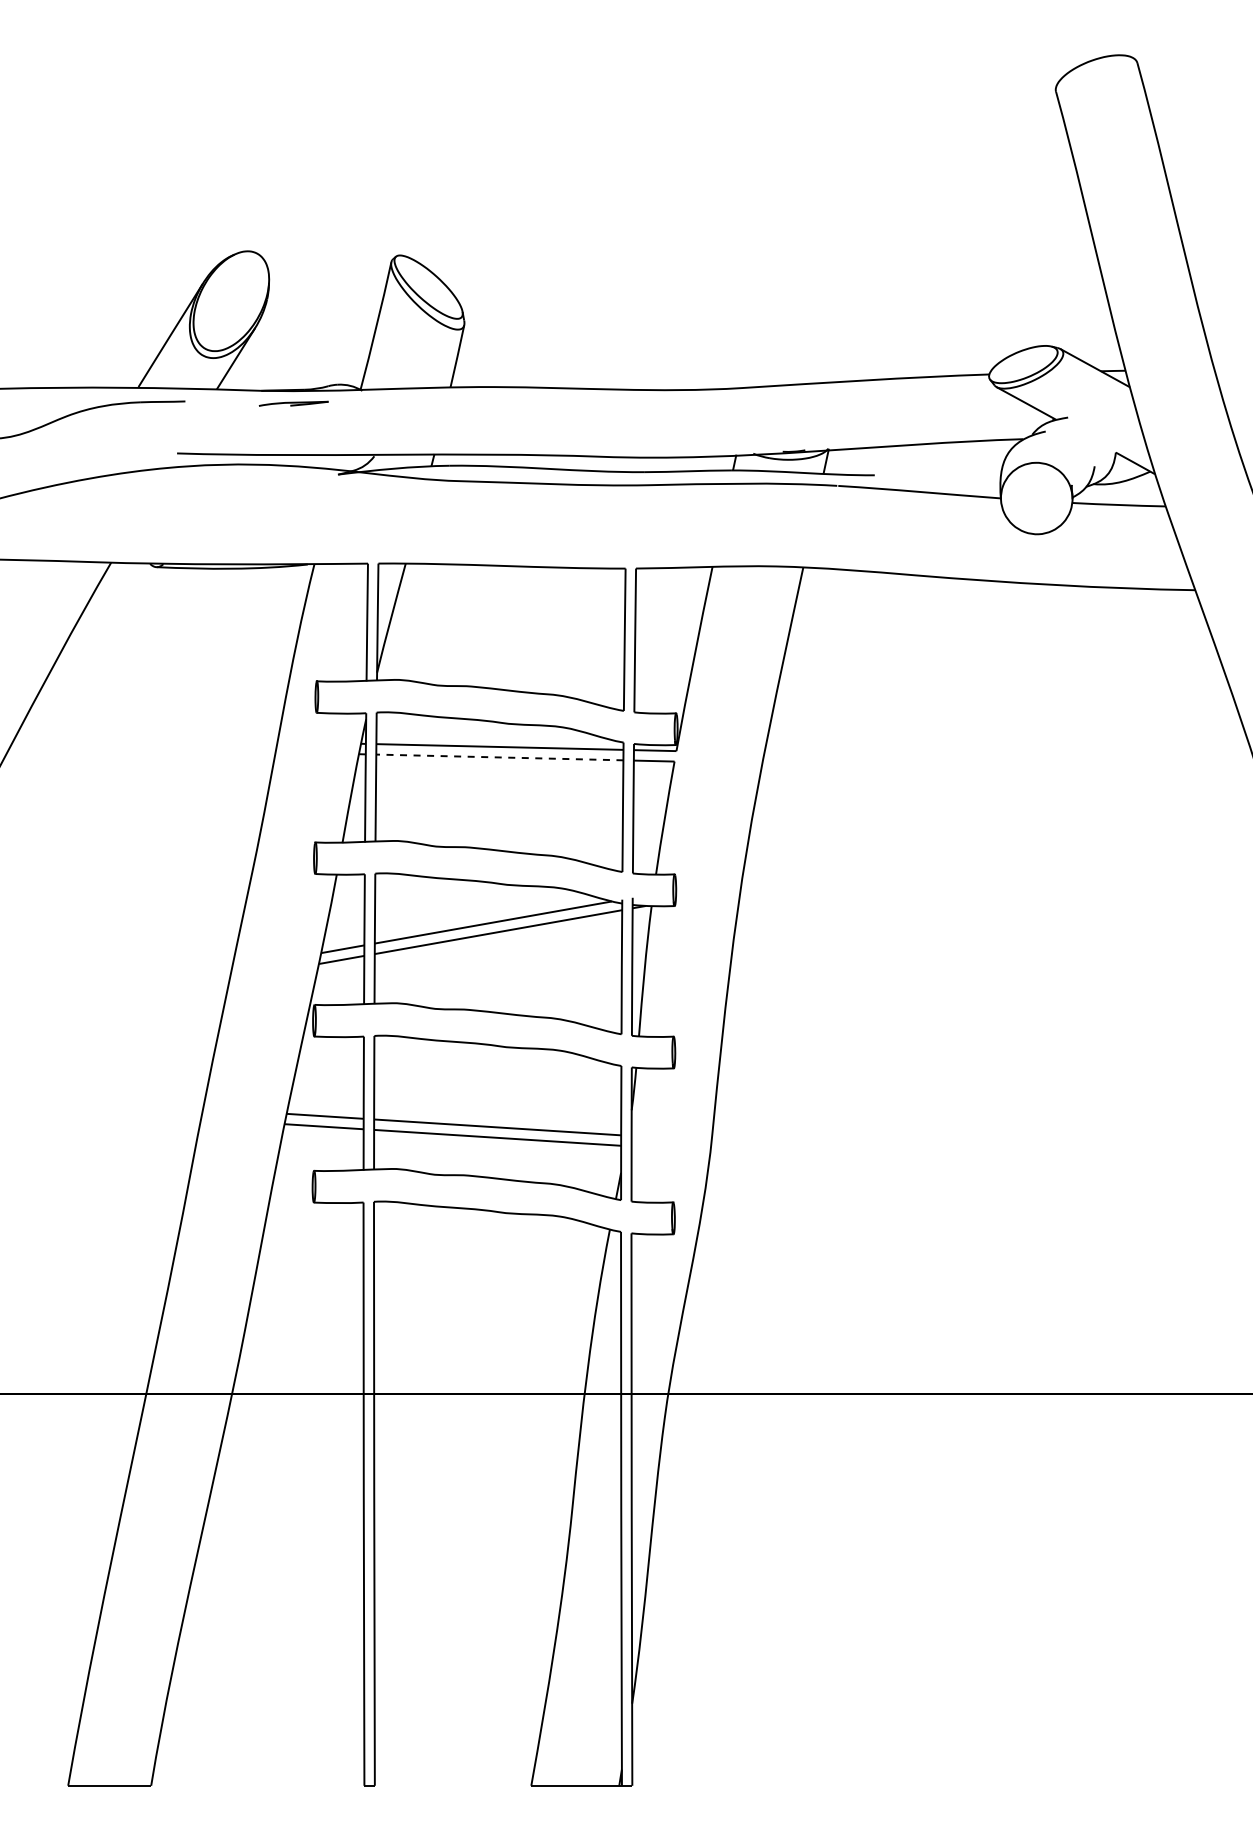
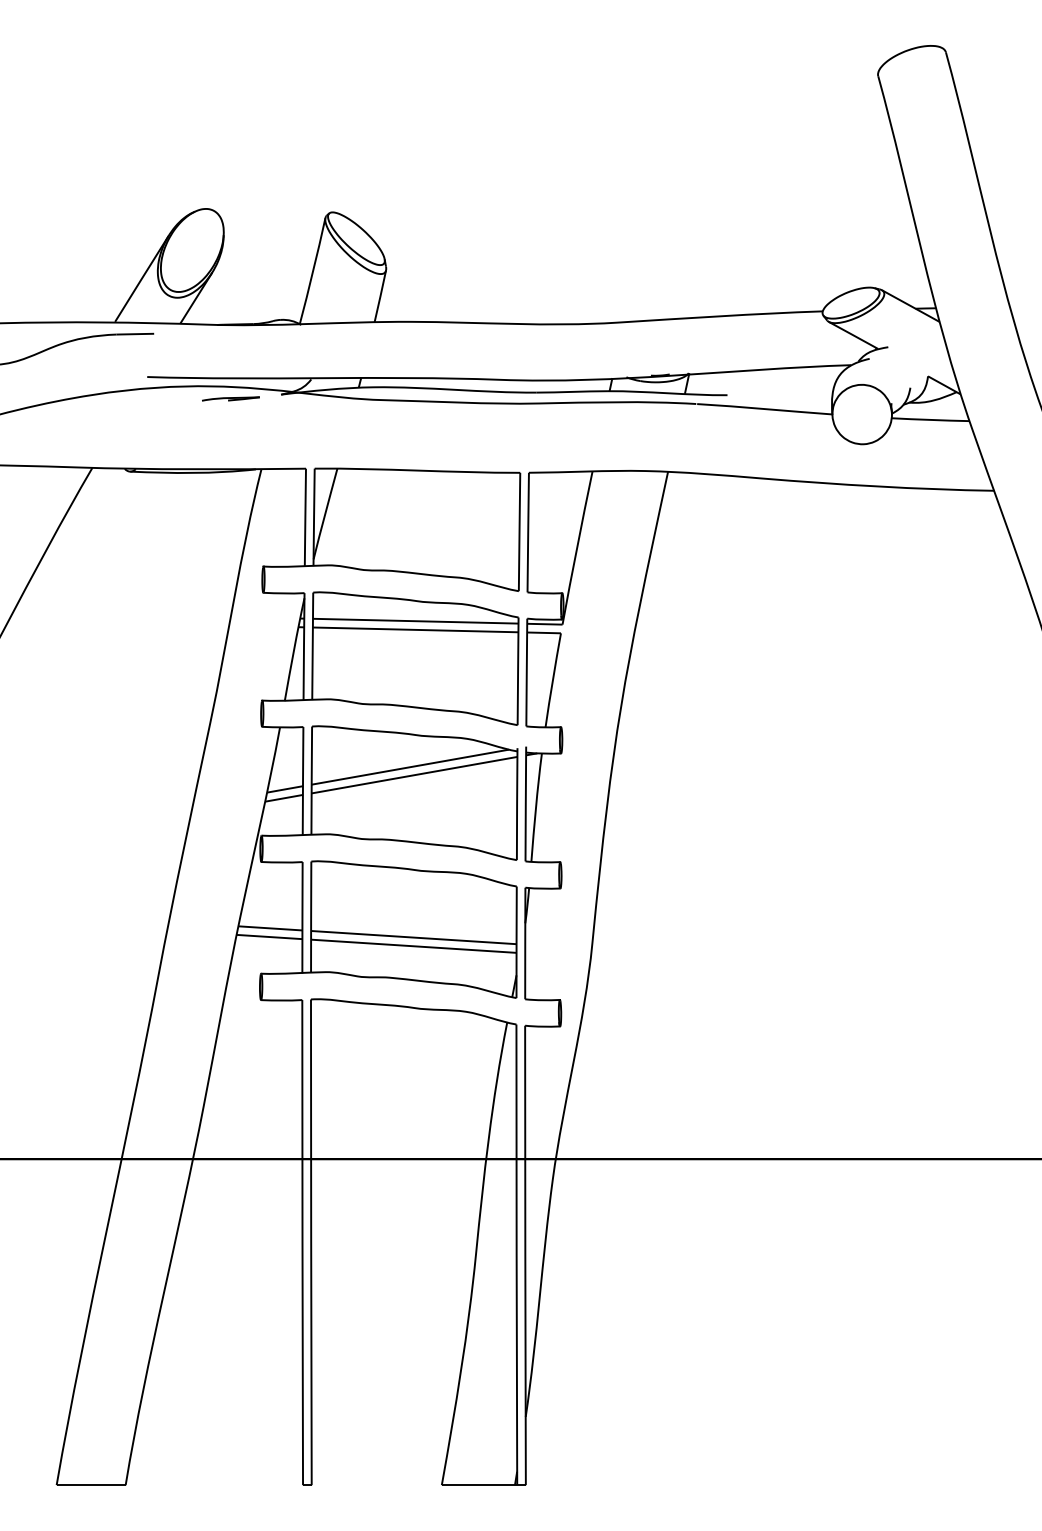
part: (293, 403) -> (230, 398), moved
line: (499, 757) -> (415, 629), dashed -> solid

